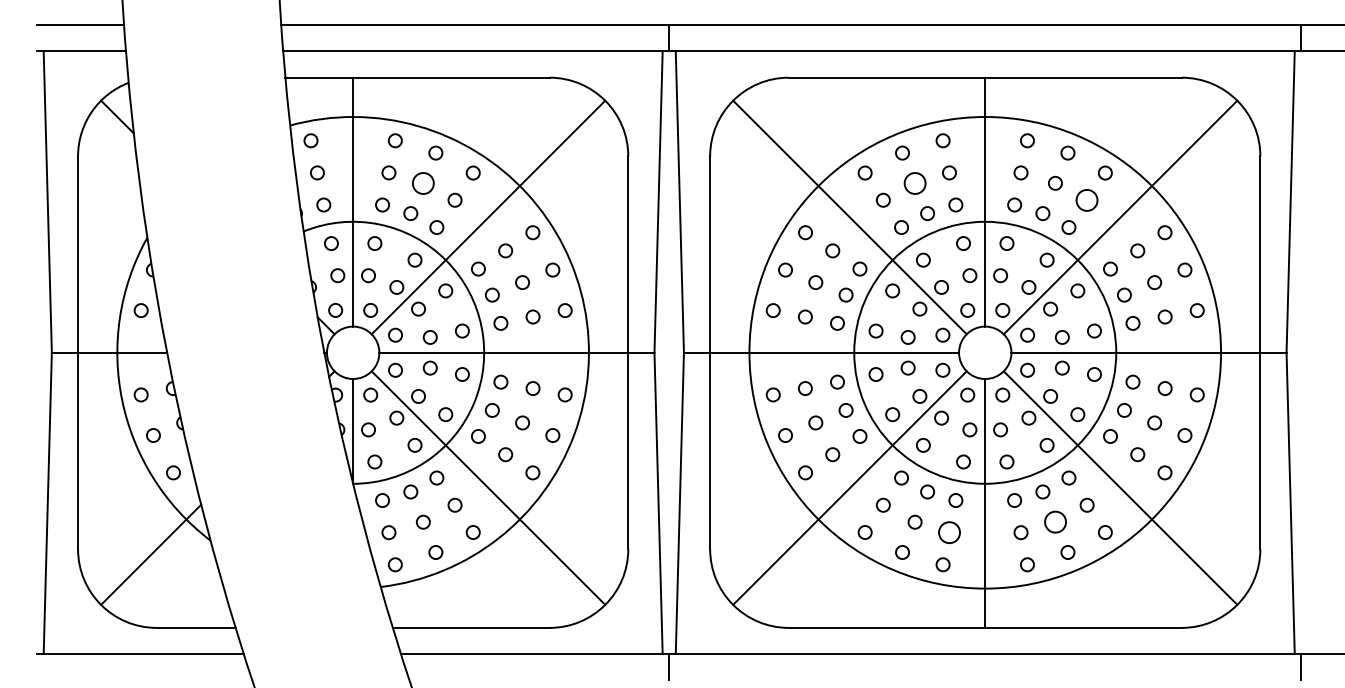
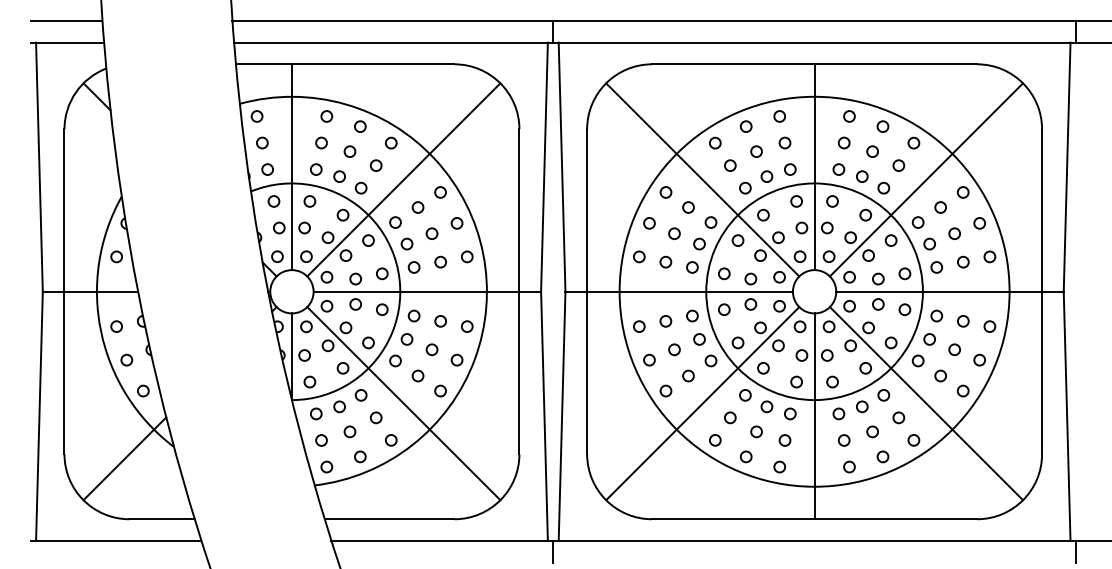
circle: (422, 183) -> (349, 151), size x0.62
circle: (914, 183) -> (756, 151), size x0.62
circle: (1086, 200) -> (898, 165), size x0.62
circle: (1055, 521) -> (872, 431), size x0.62
circle: (948, 532) -> (784, 440), size x0.62

